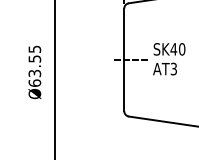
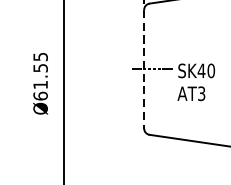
text: (169, 59) -> (196, 82), moved
line: (124, 60) -> (144, 69), solid -> dashed
text: (34, 73) -> (40, 84), Ø63.55 -> Ø61.55

